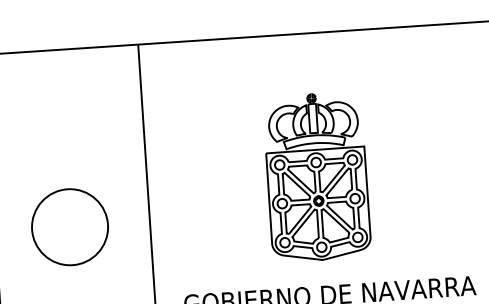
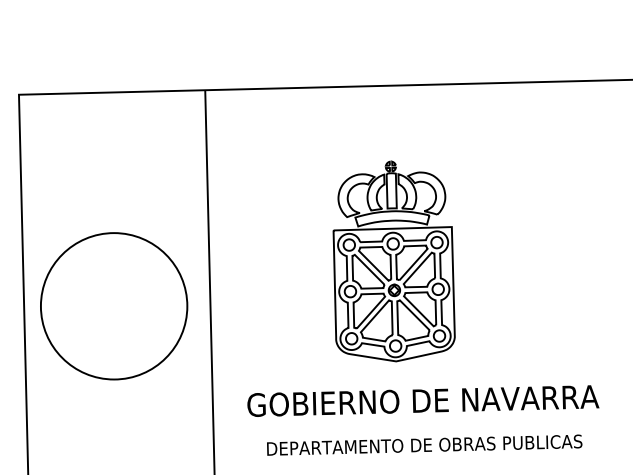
part: (317, 177) -> (393, 261), moved
circle: (69, 227) -> (113, 306), size x1.6

